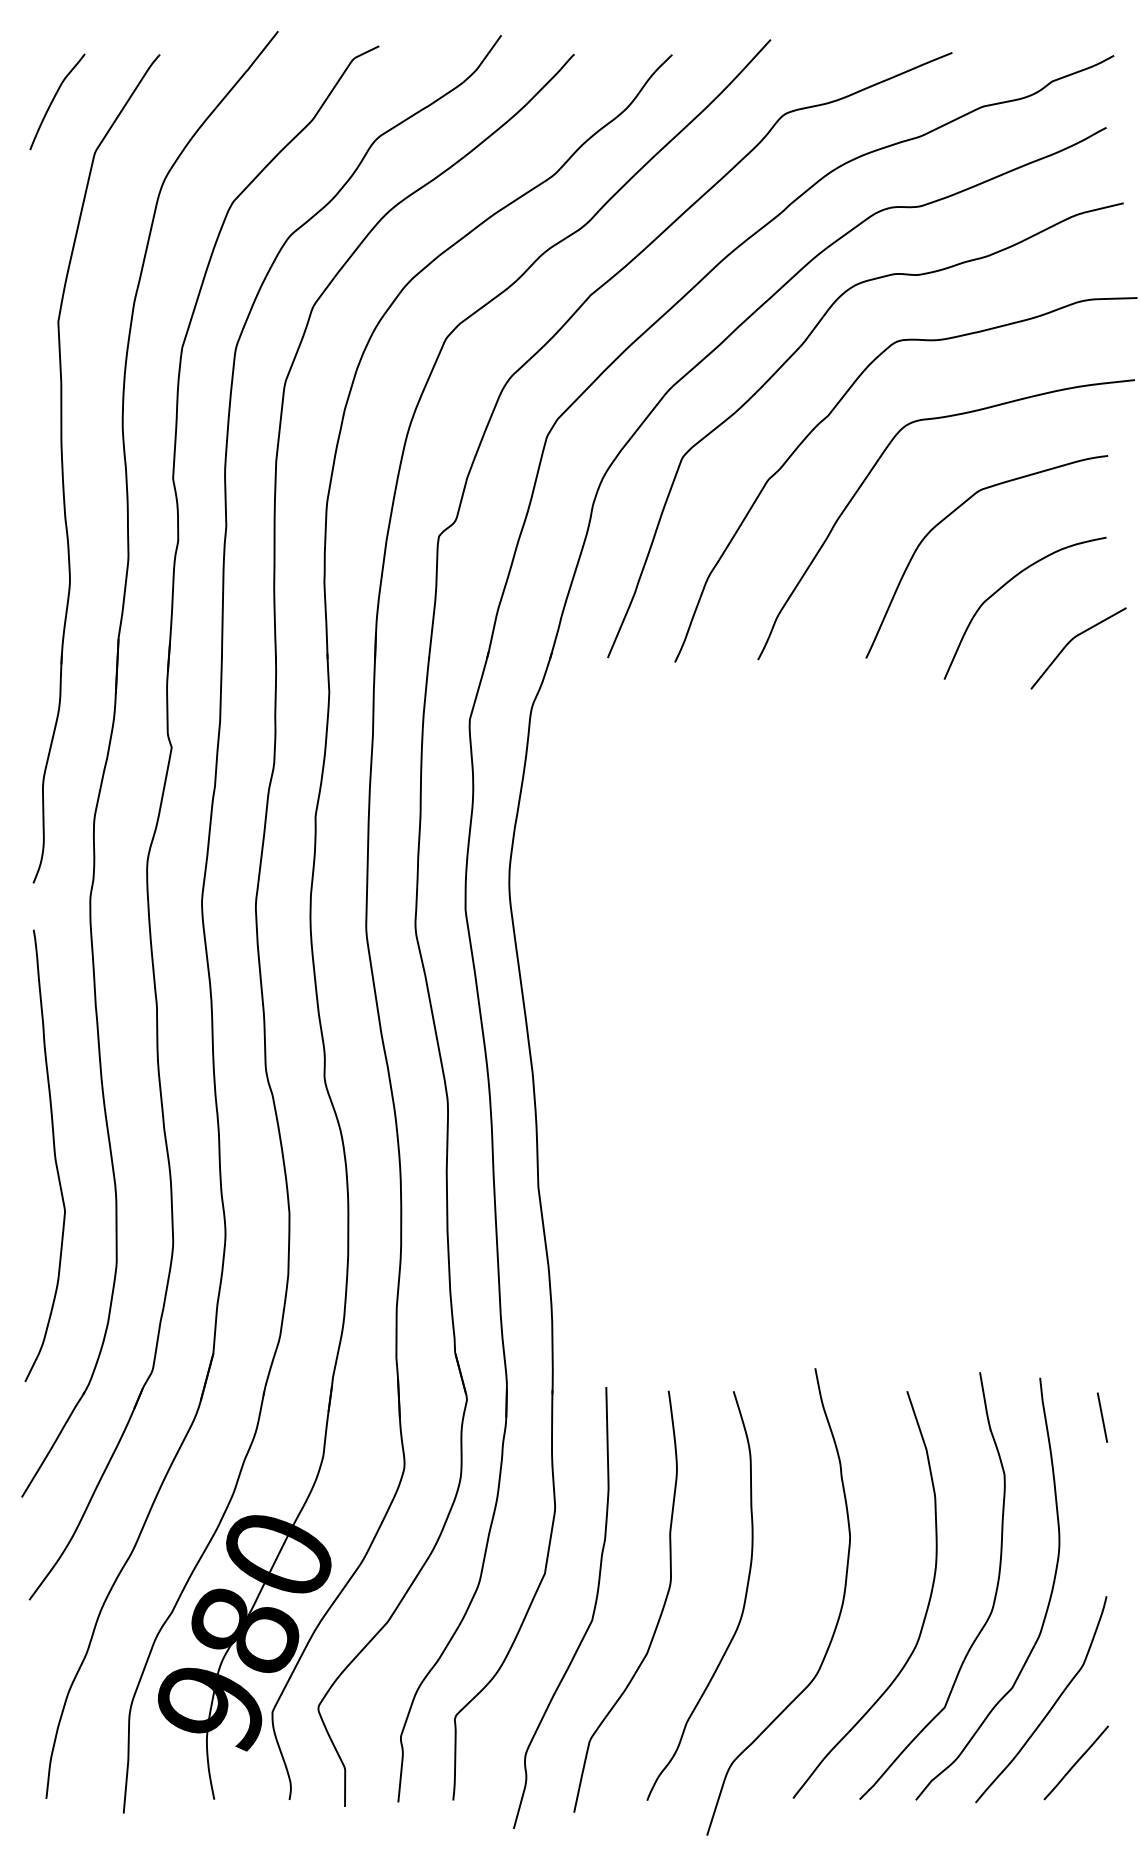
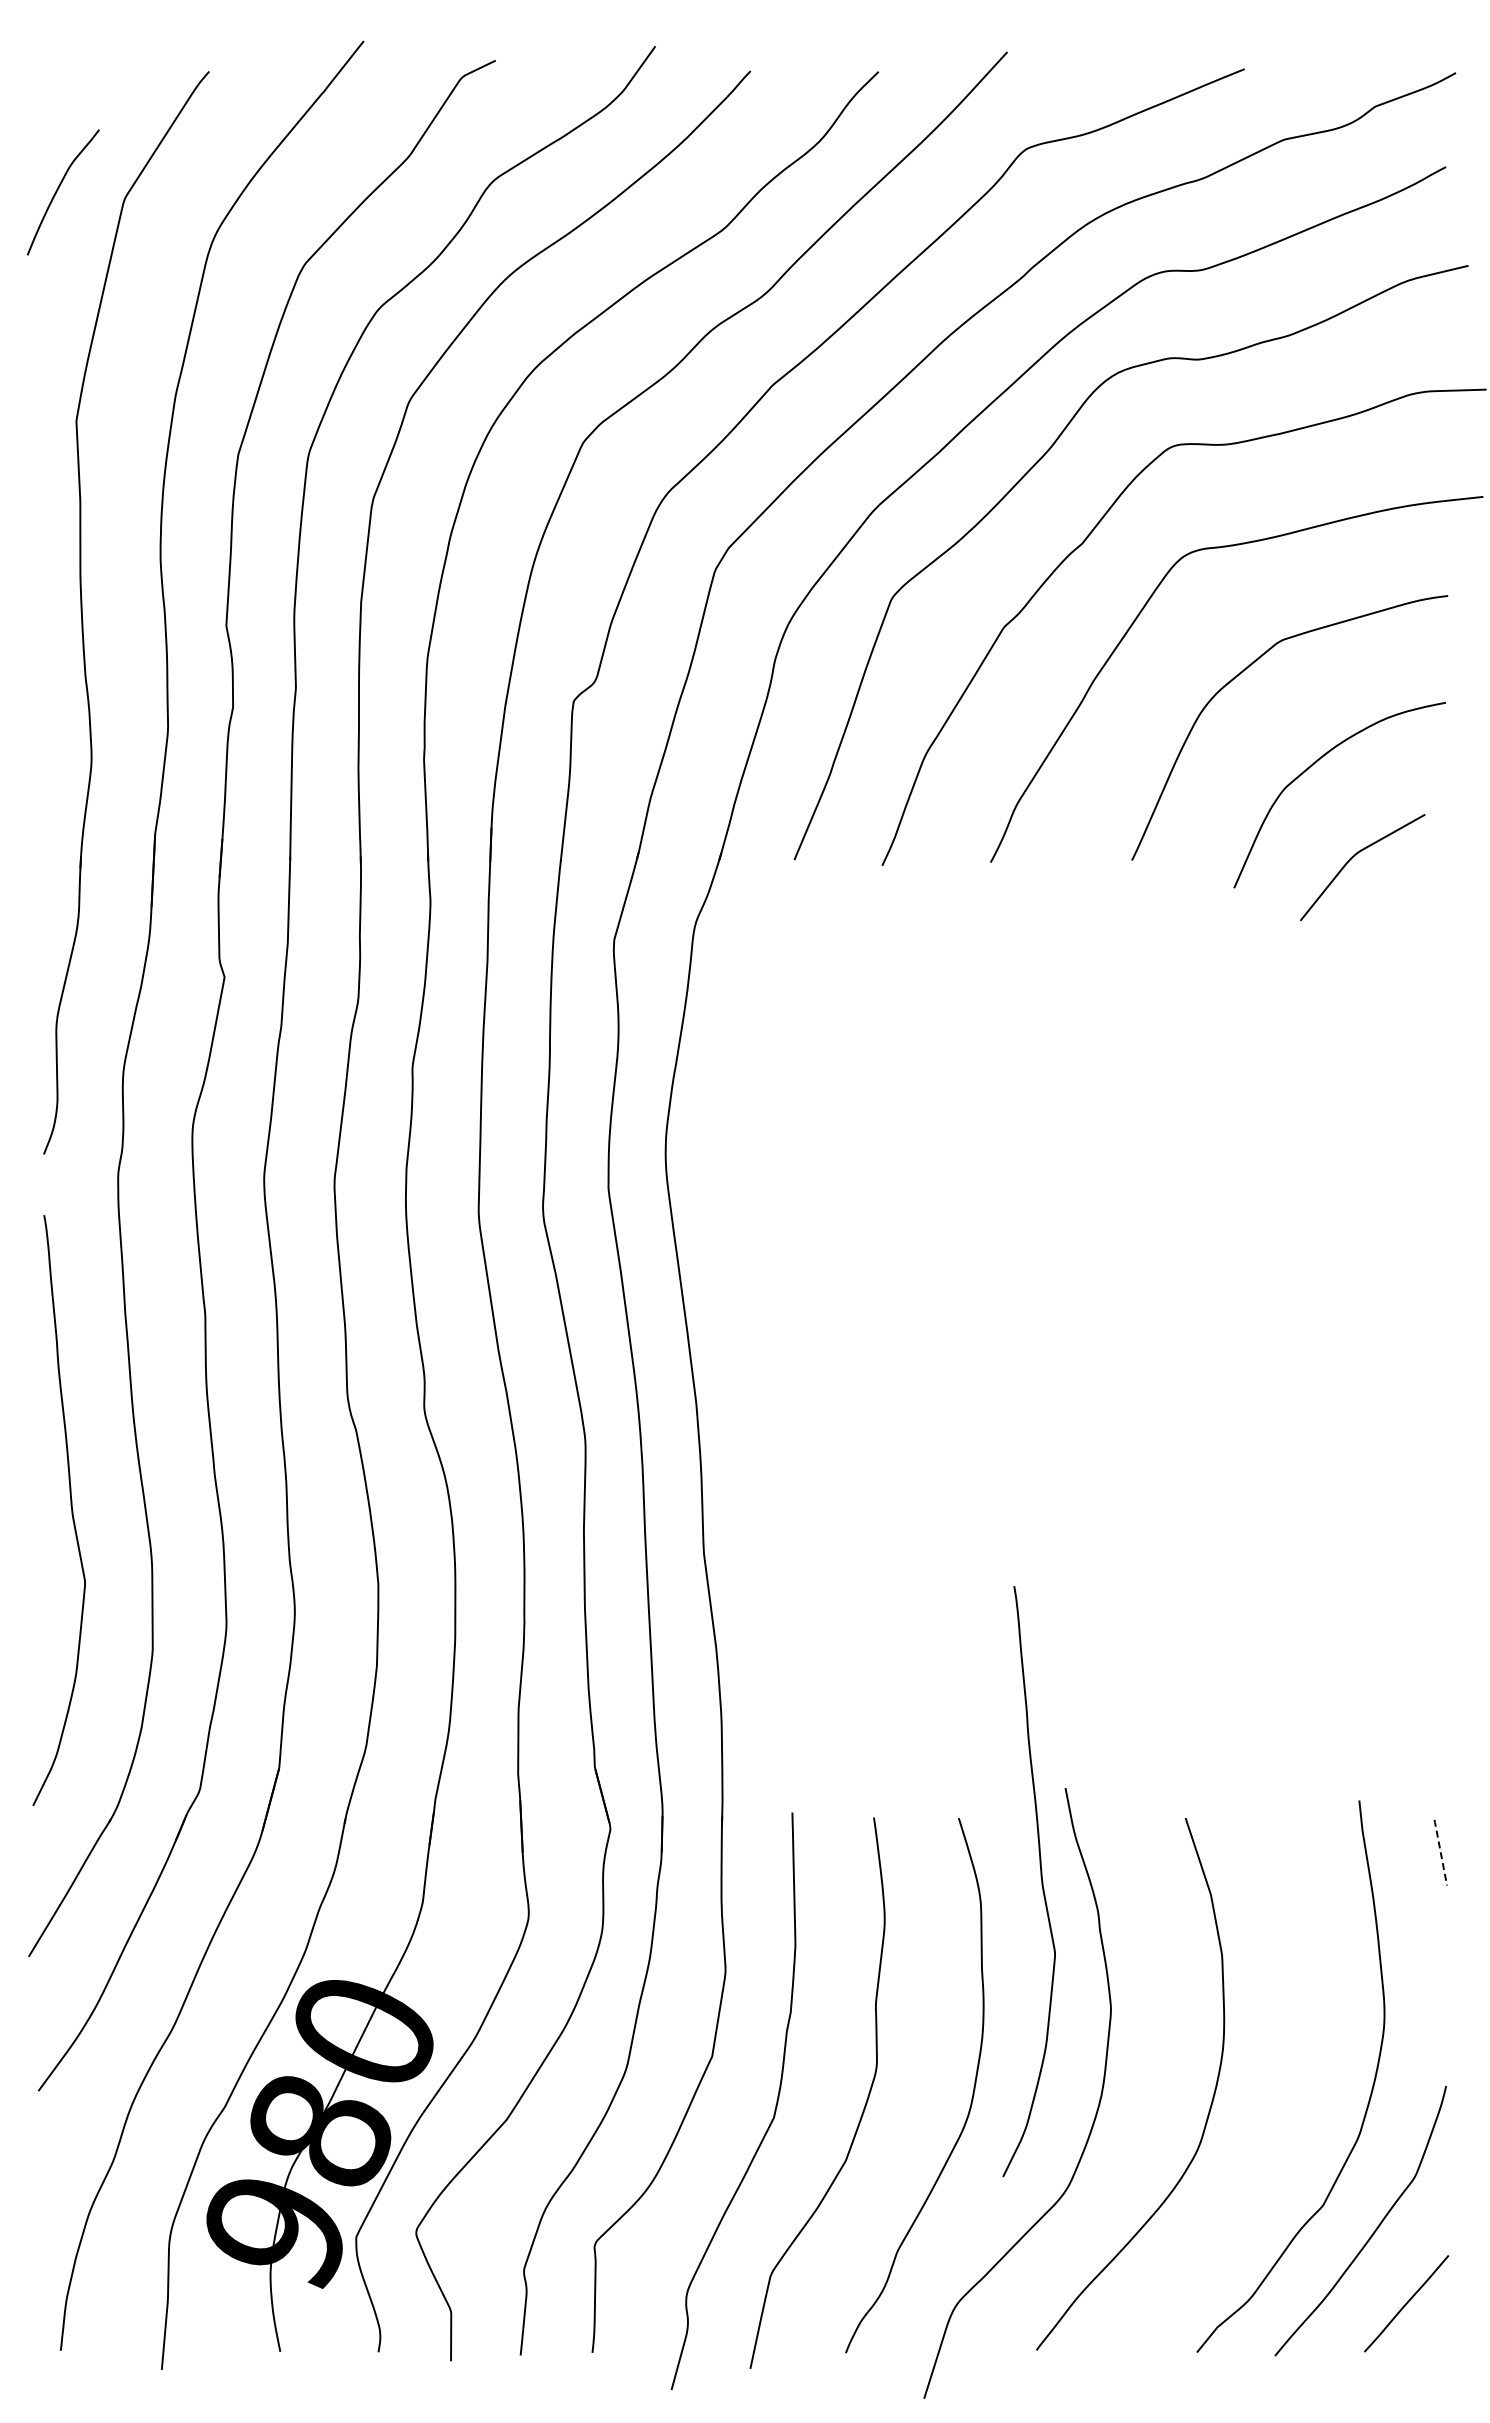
curve: (53, 100) -> (58, 190), moved
curve: (1071, 640) -> (1353, 857), moved
line: (1102, 1417) -> (1440, 1852), solid -> dashed
curve: (796, 1436) -> (1040, 1877), added
curve: (994, 1597) -> (1299, 2087), removed

